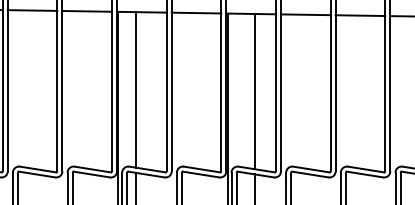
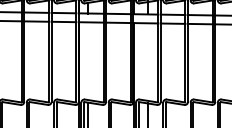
line: (136, 90) -> (88, 61), removed
line: (254, 90) -> (147, 61), removed

